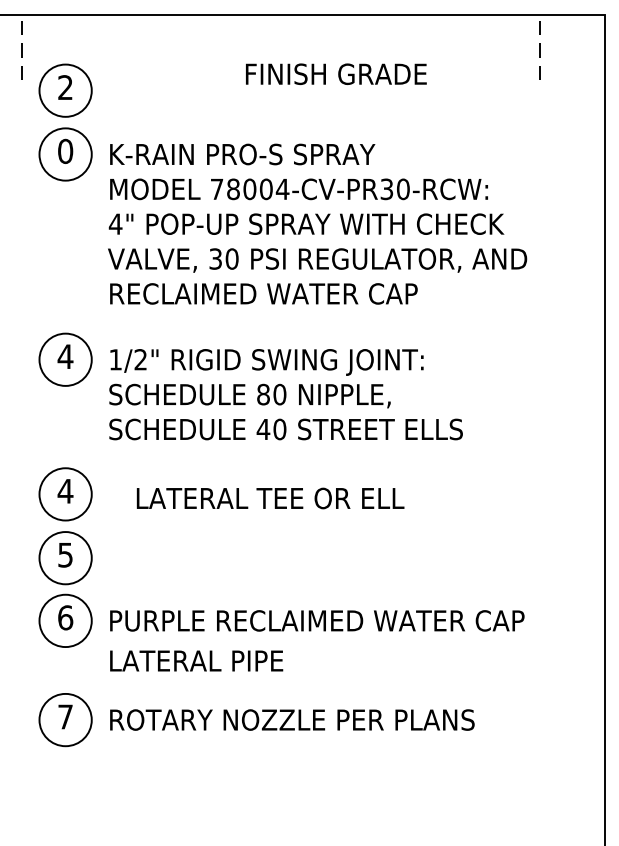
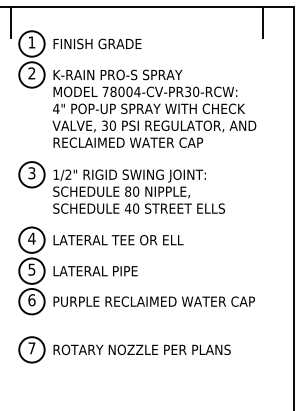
line: (21, 48) -> (10, 23), dashed -> solid
line: (539, 48) -> (262, 23), dashed -> solid
text: (336, 73) -> (97, 43), moved
text: (64, 87) -> (31, 42), 2 -> 1
text: (64, 151) -> (31, 73), 0 -> 2
text: (64, 357) -> (31, 173), 4 -> 3
text: (270, 499) -> (118, 240), moved
text: (196, 661) -> (95, 271), moved

